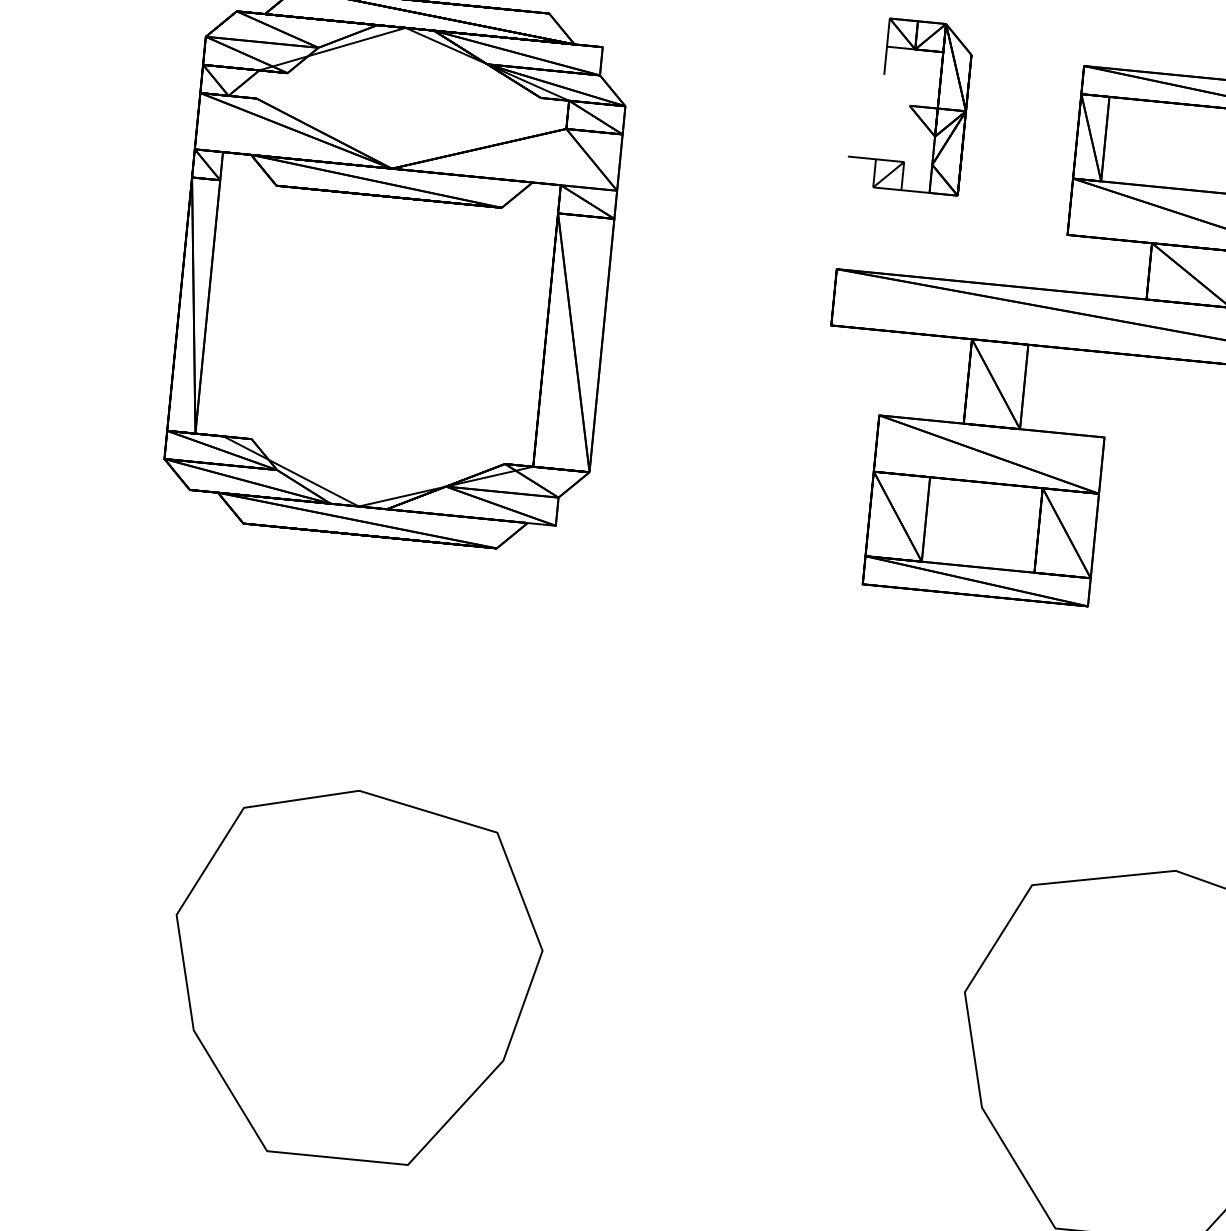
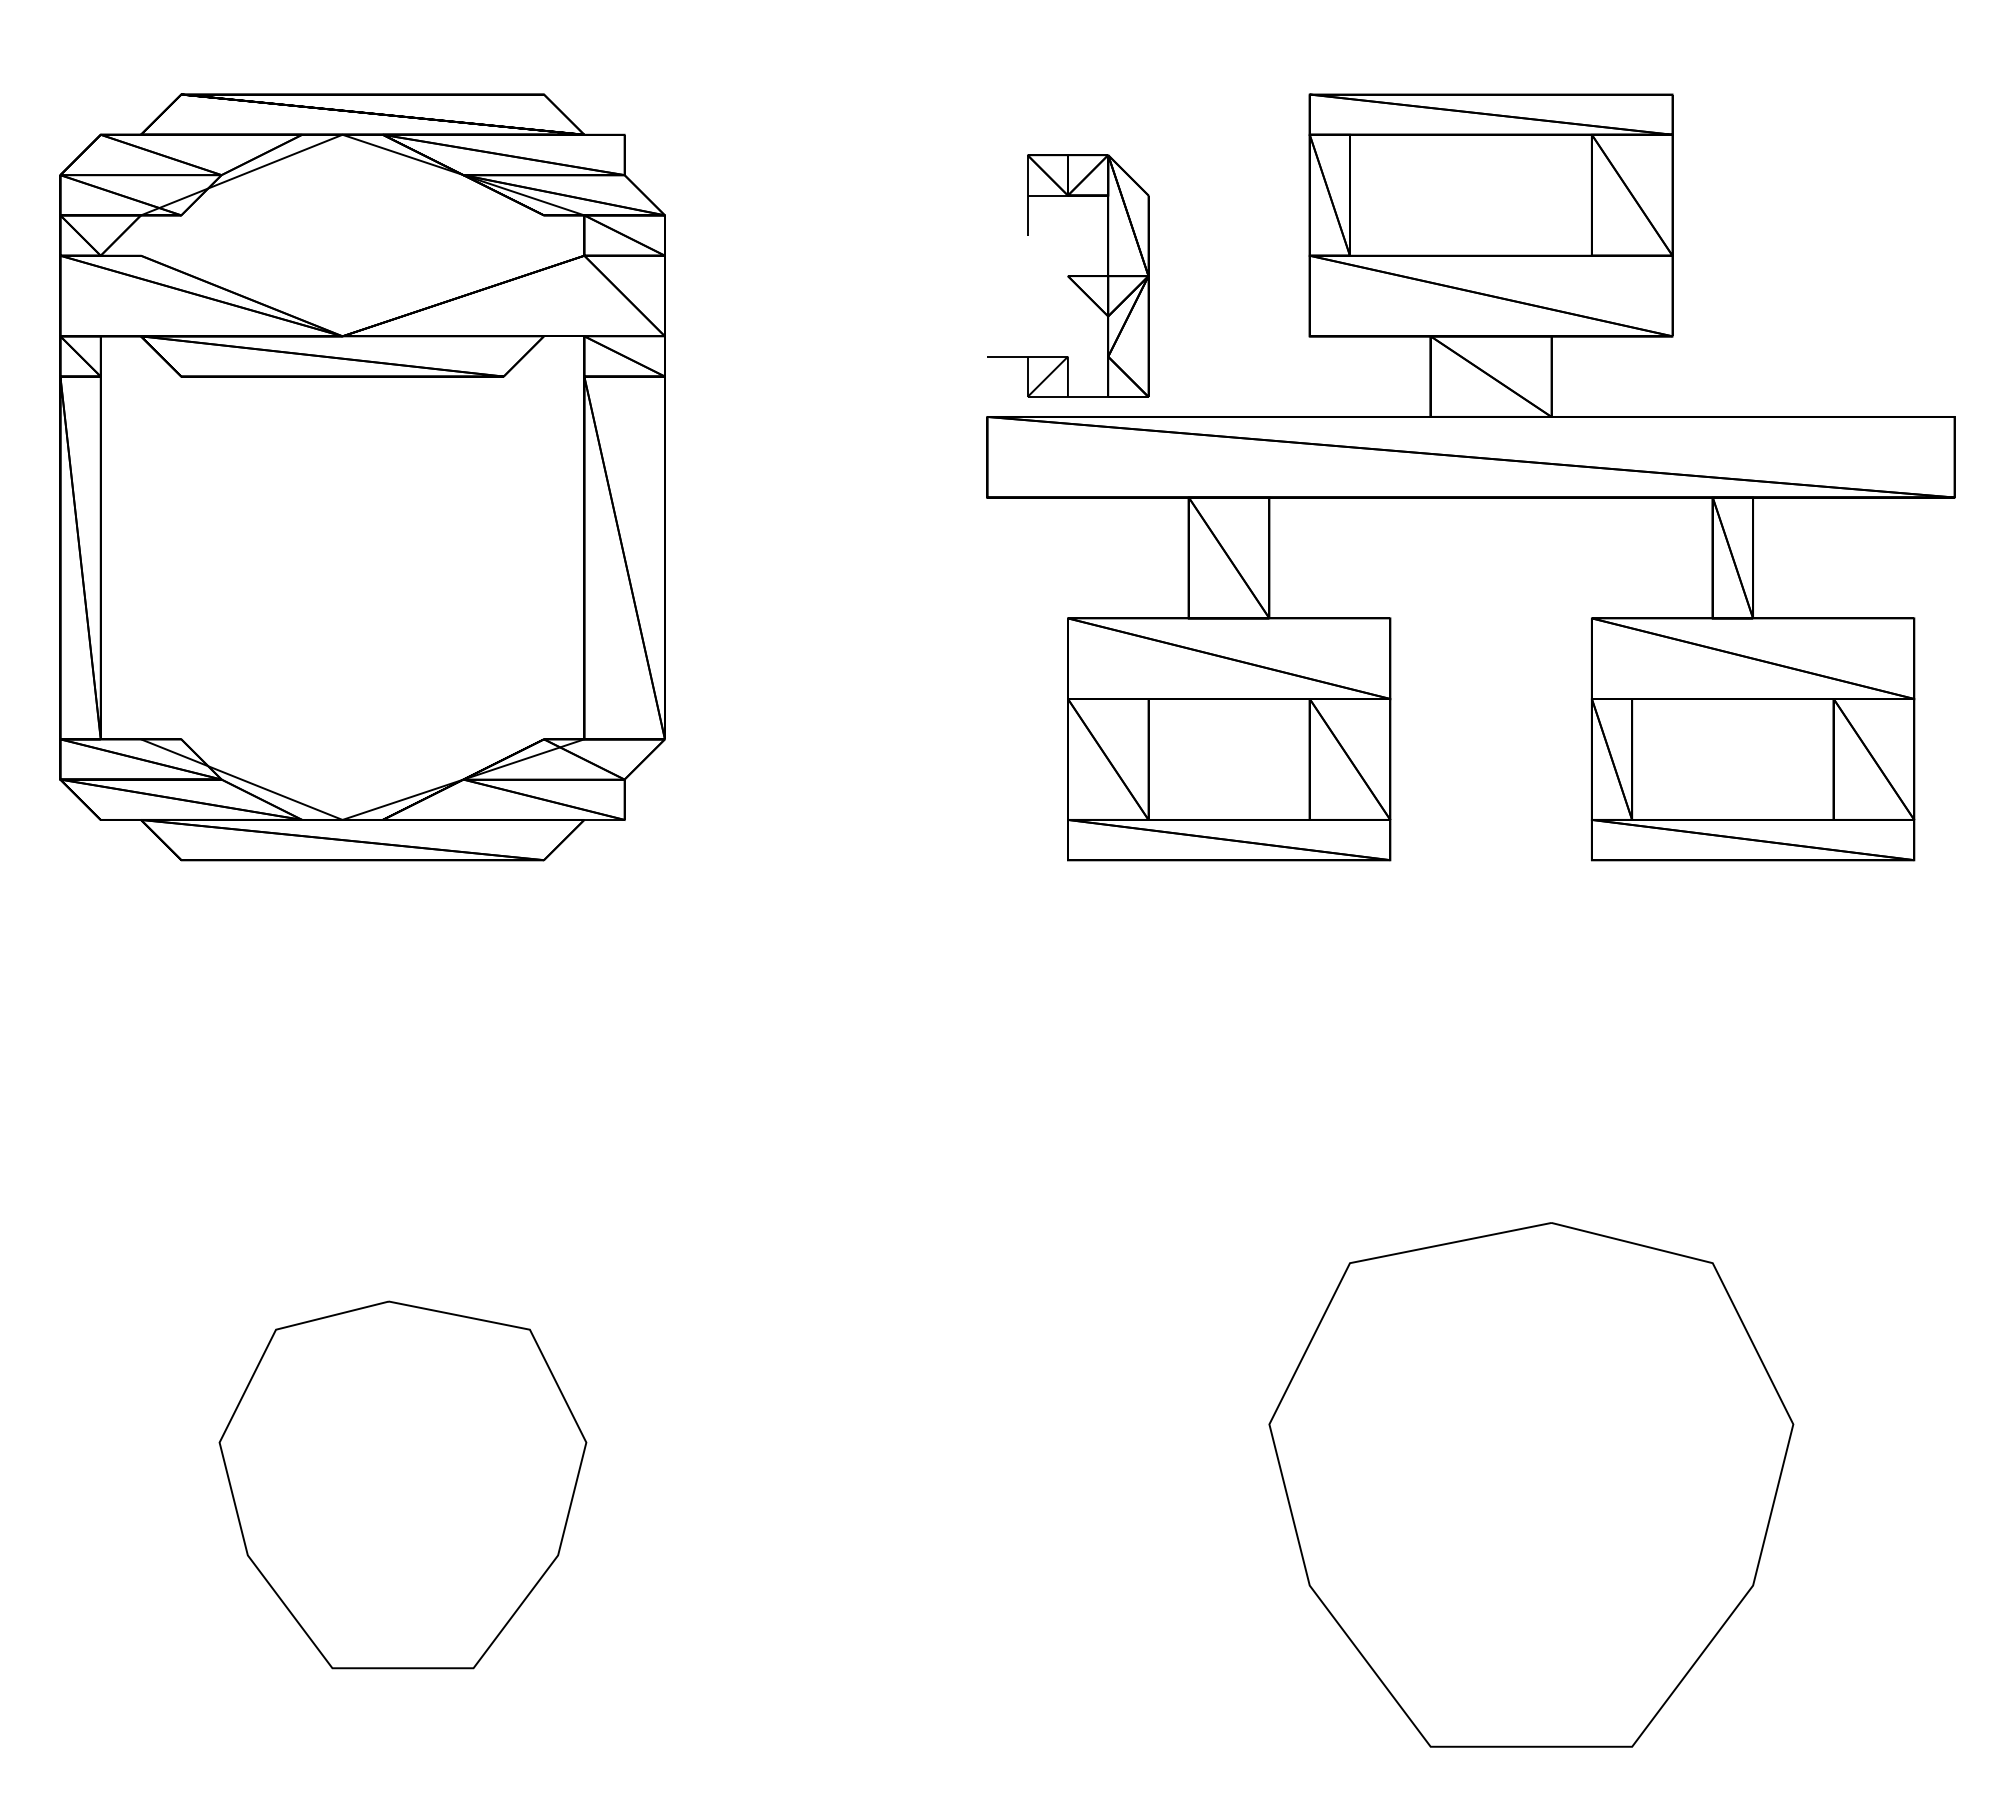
part: (910, 105) -> (1068, 275), moved
part: (355, 974) -> (402, 1484), size x0.7

